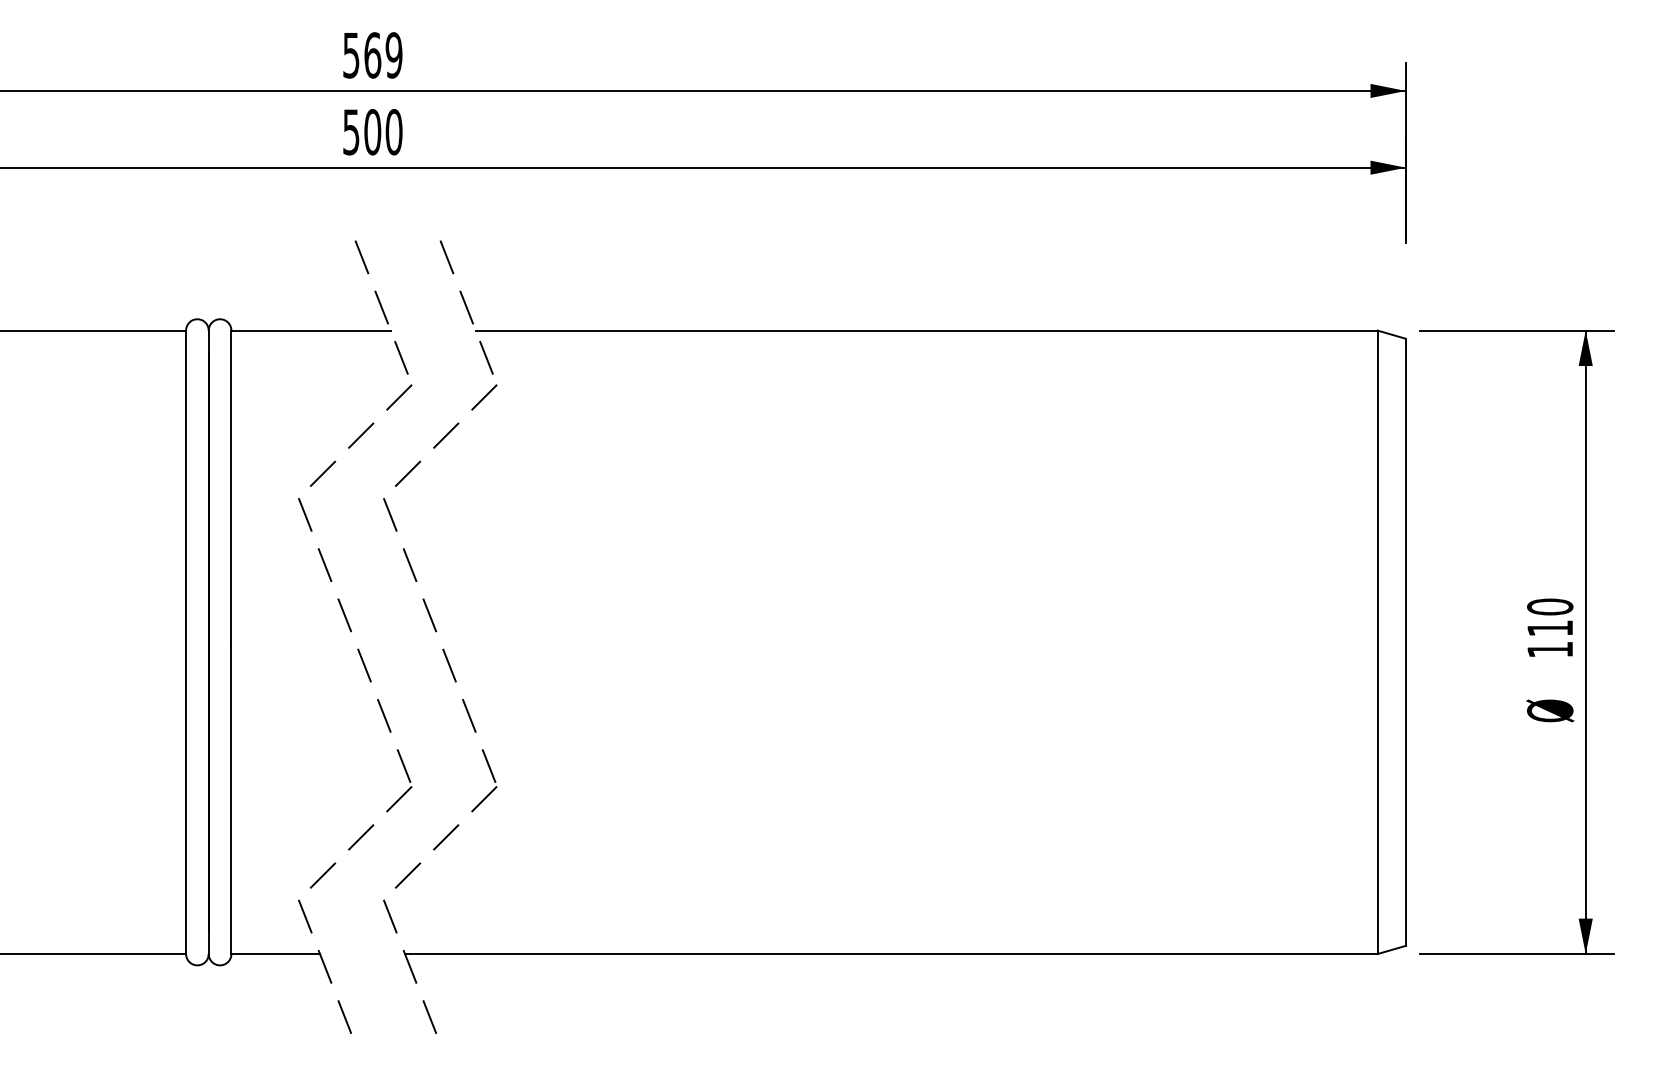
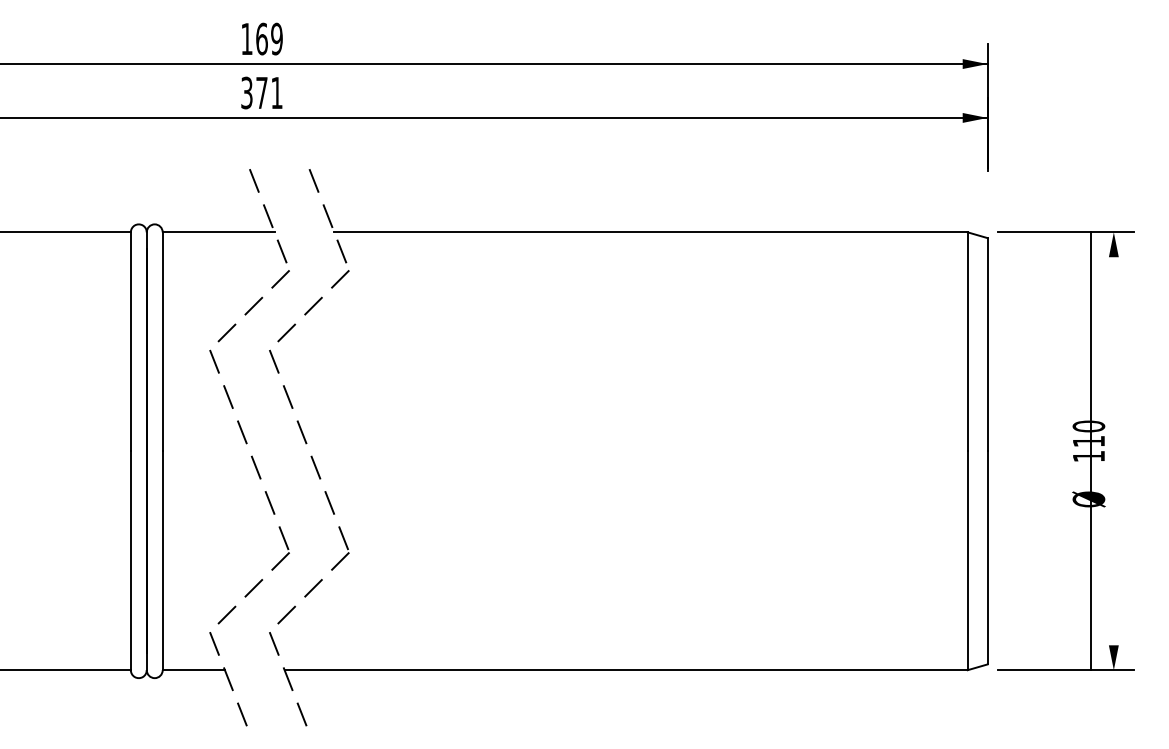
text: (351, 55) -> (247, 39), 569 -> 169
text: (372, 132) -> (261, 93), 500 -> 371
line: (1585, 642) -> (1090, 451), moved

